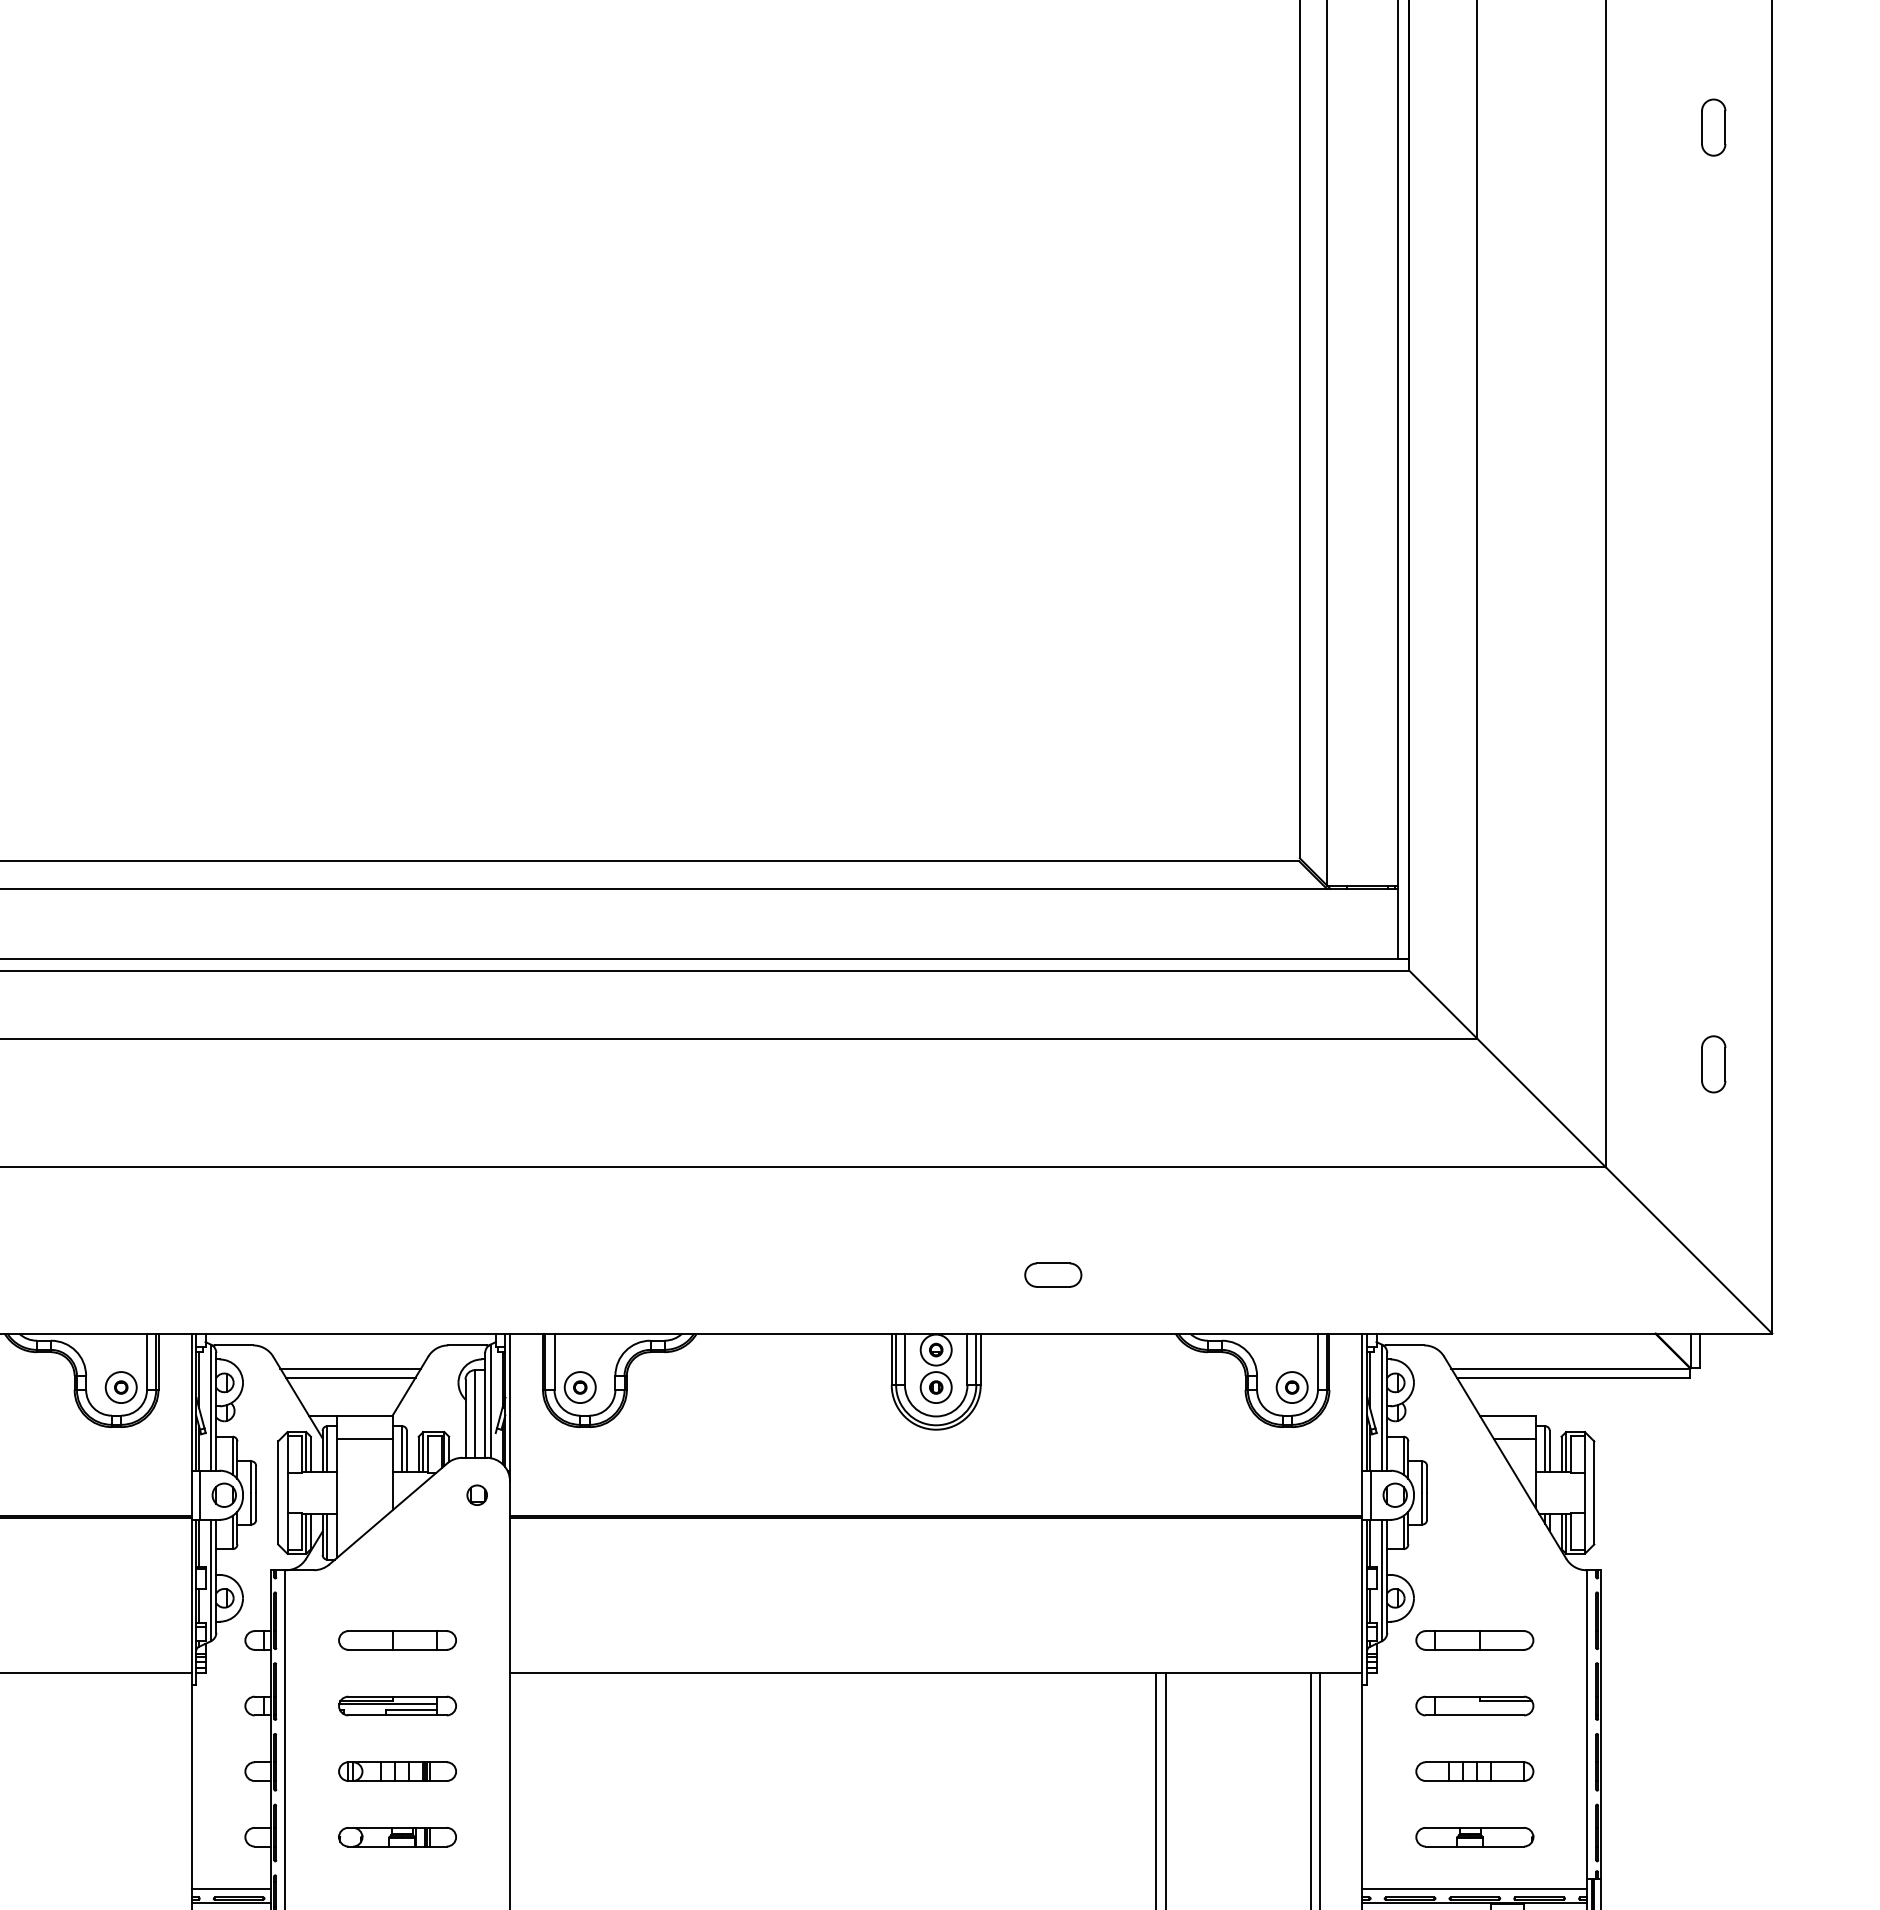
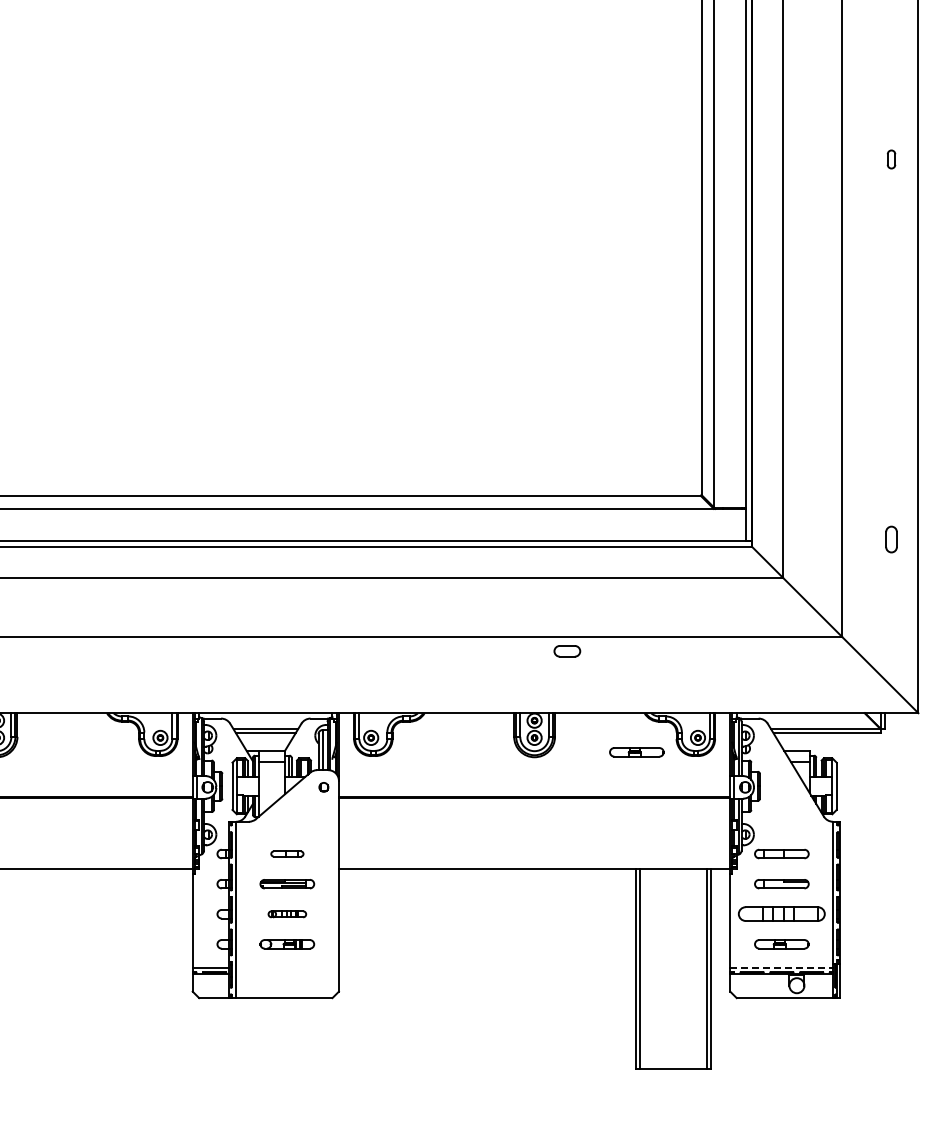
part: (1713, 127) -> (891, 159), size x0.7
part: (1713, 1064) -> (891, 539), moved
part: (1053, 1275) -> (567, 651), moved
part: (1158, 1419) -> (636, 752), added
part: (397, 1639) -> (287, 853), size x0.6
part: (397, 1772) -> (287, 914), size x0.7
part: (1474, 1772) -> (781, 914), size x1.6
line: (1474, 1887) -> (781, 967), solid -> dashed

